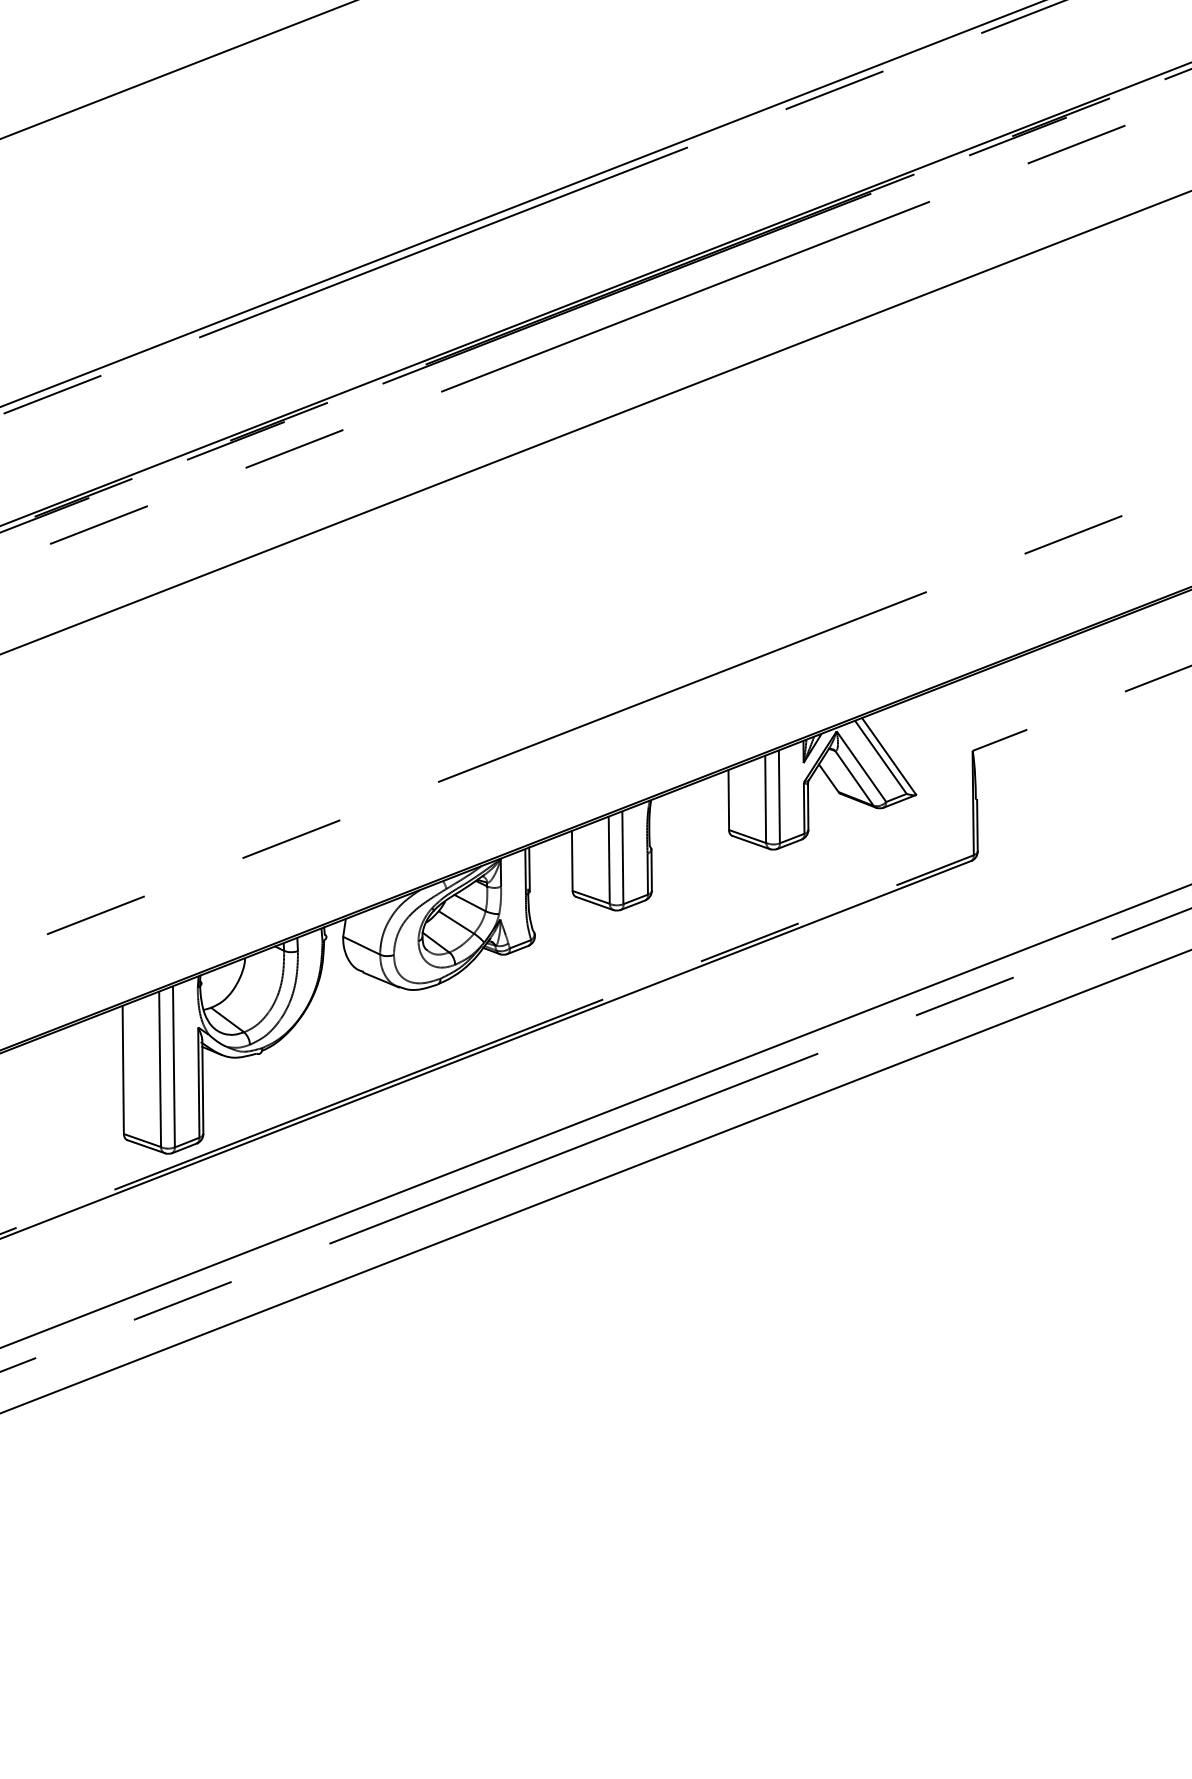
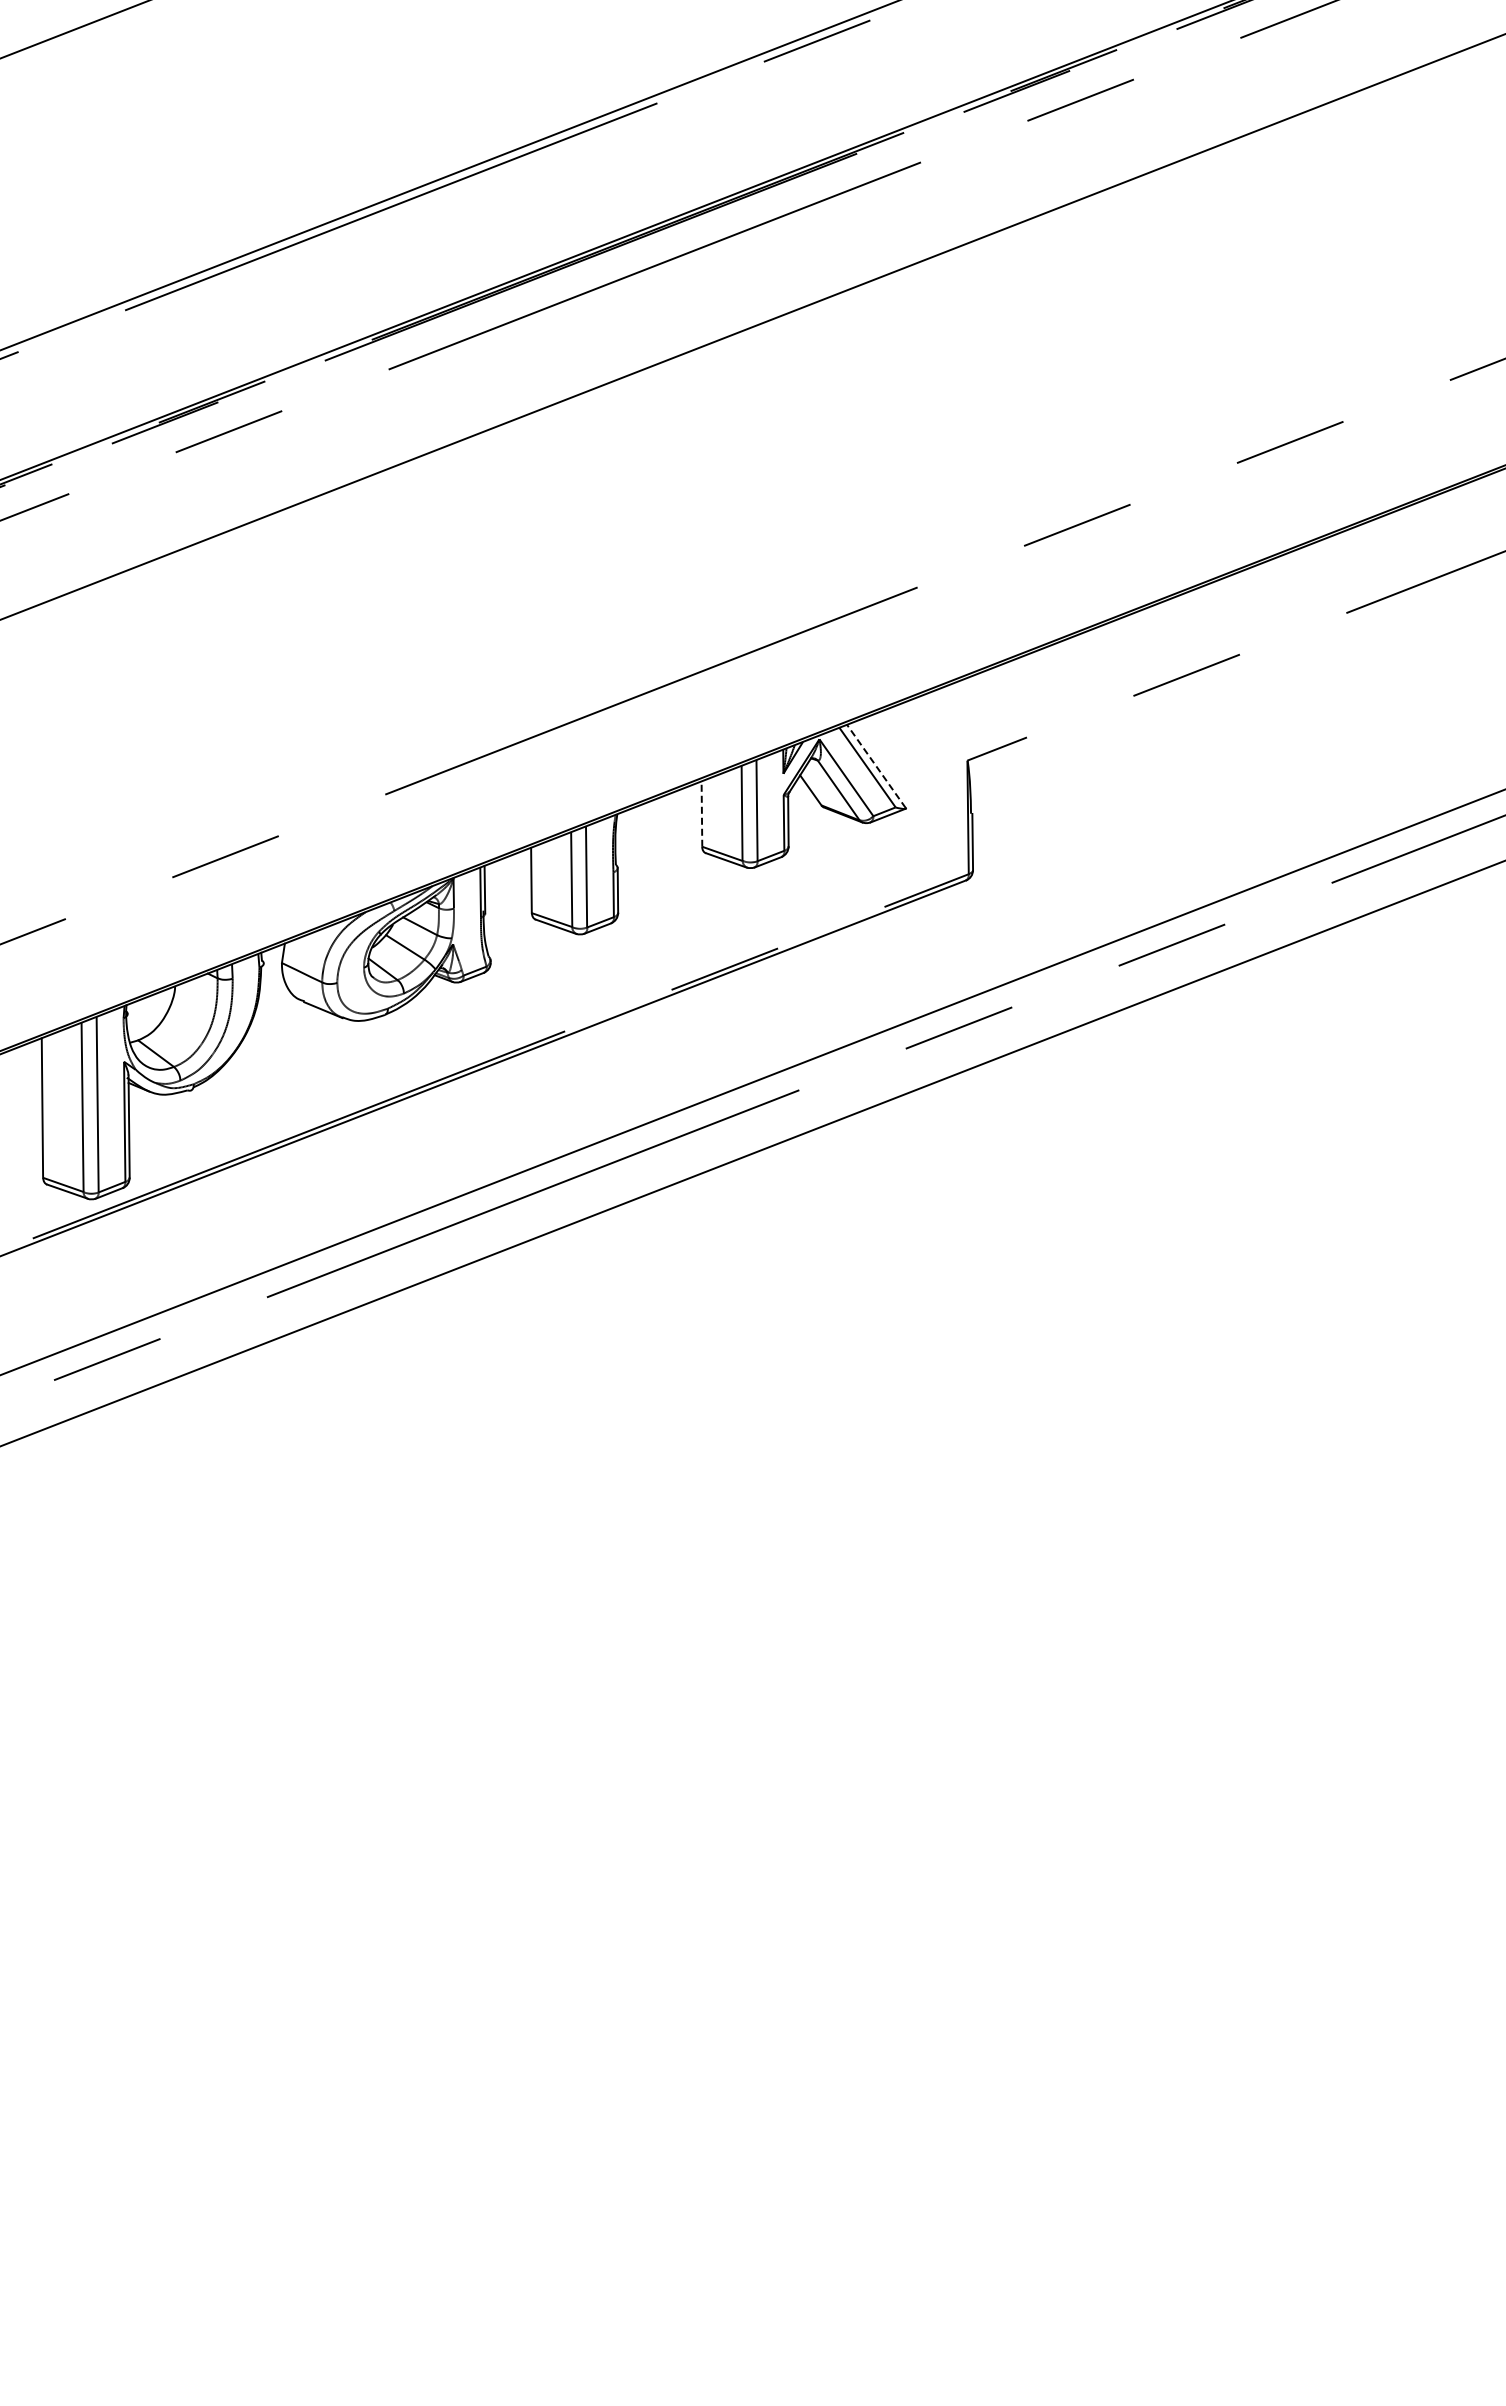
line: (889, 756) -> (876, 766), solid -> dashed
line: (728, 800) -> (701, 814), solid -> dashed

